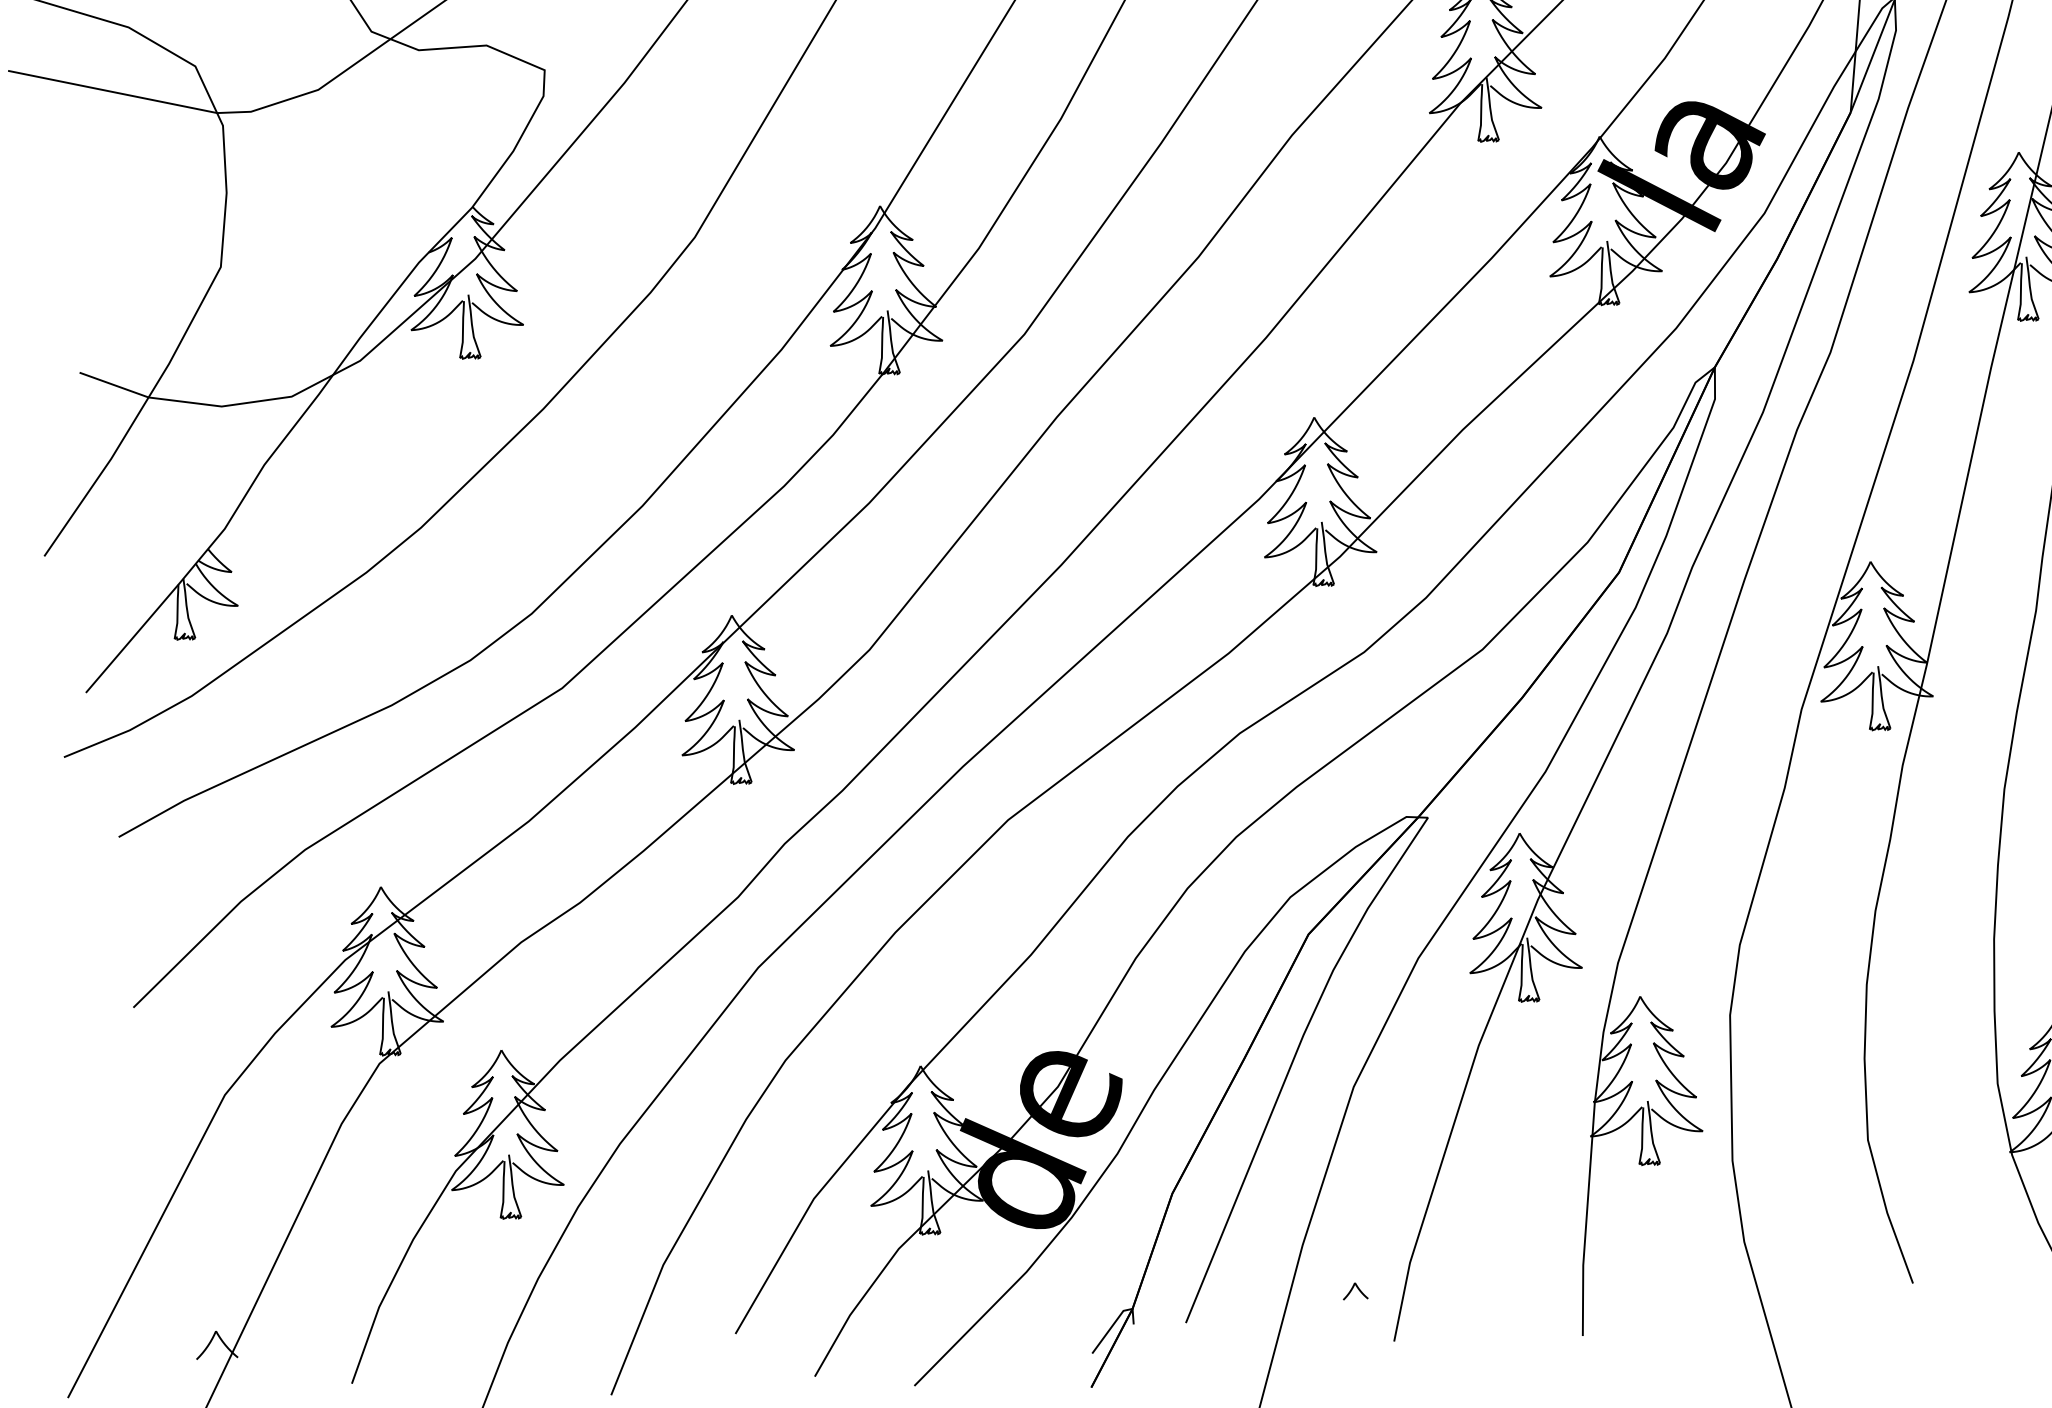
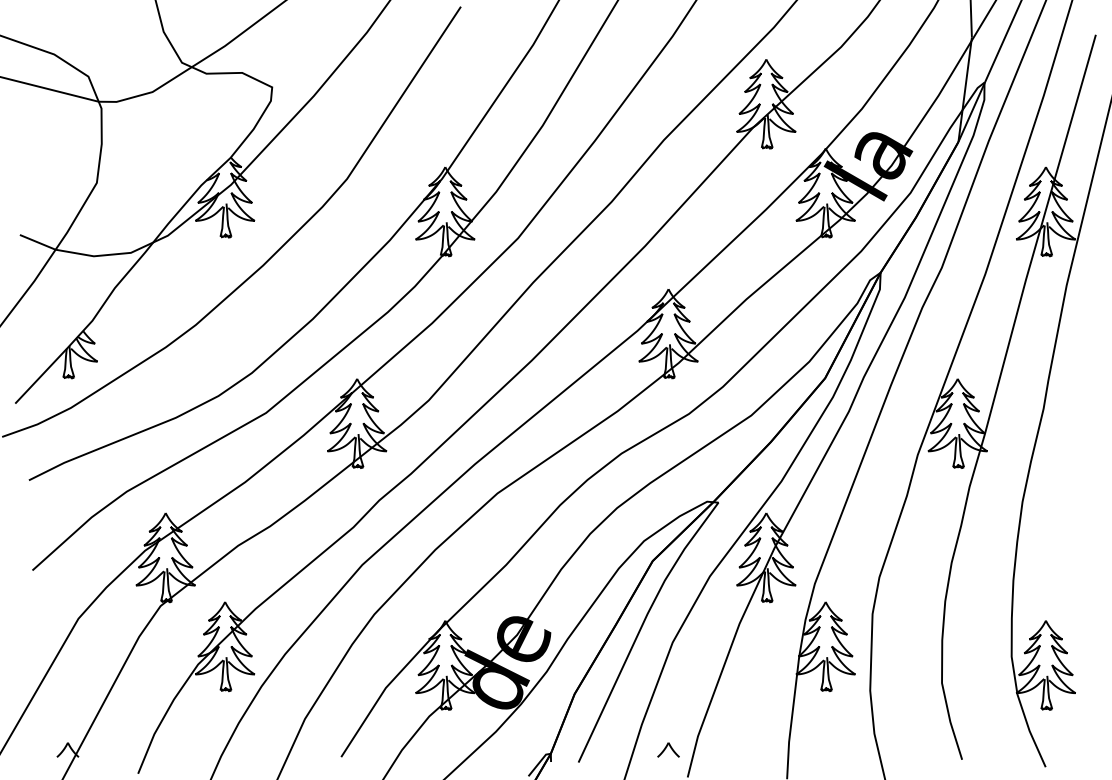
part: (1355, 1290) -> (668, 749), size x1.67

